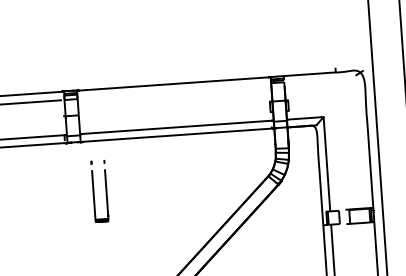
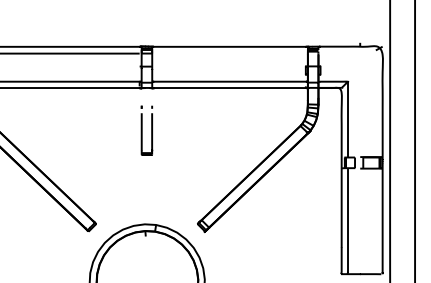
part: (99, 191) -> (146, 130), moved

